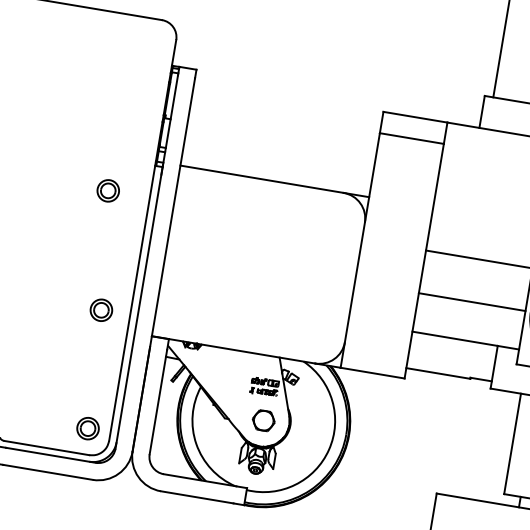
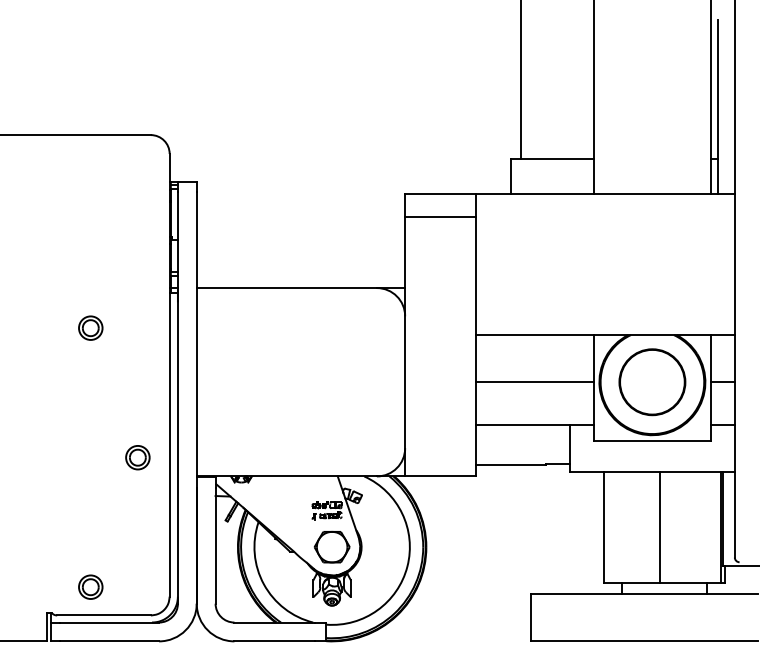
part: (108, 190) -> (90, 327), moved
part: (263, 420) -> (331, 546), size x1.43
part: (87, 427) -> (90, 586), moved

